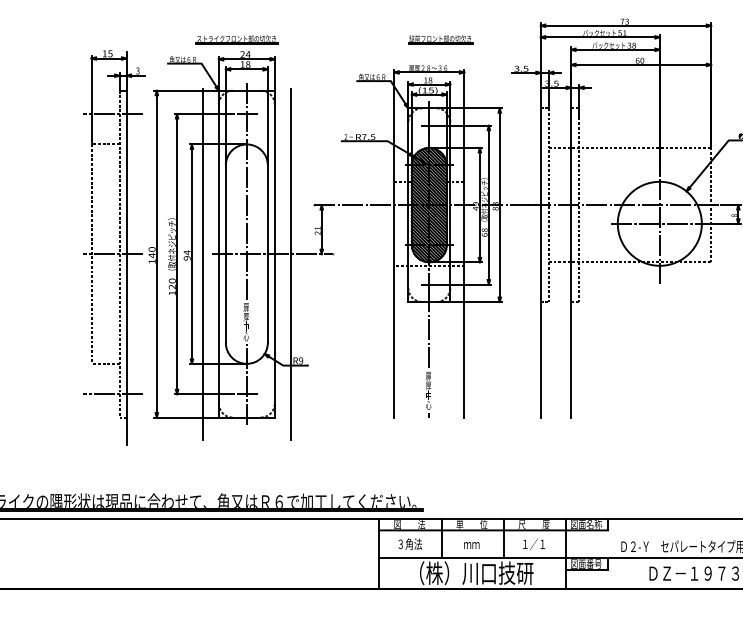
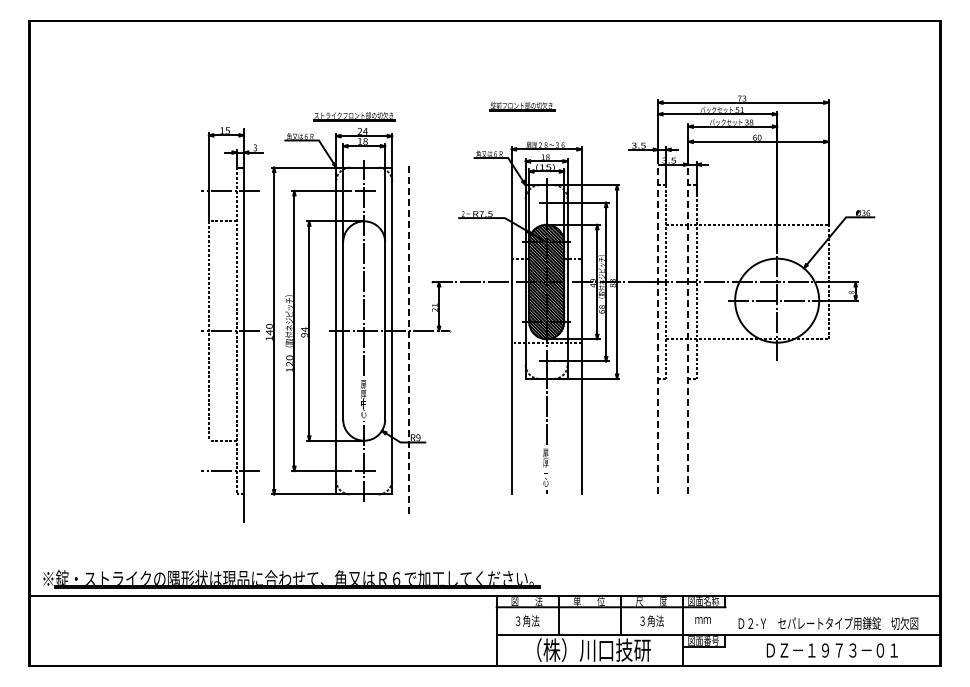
part: (441, 39) -> (522, 106), moved
line: (541, 251) -> (658, 328), solid -> dashed
line: (571, 251) -> (688, 328), solid -> dashed
line: (202, 263) -> (319, 340), removed
line: (291, 264) -> (408, 341), solid -> dashed
text: (534, 543) -> (651, 620), １／１ -> ３角法
text: (471, 545) -> (702, 620), moved

